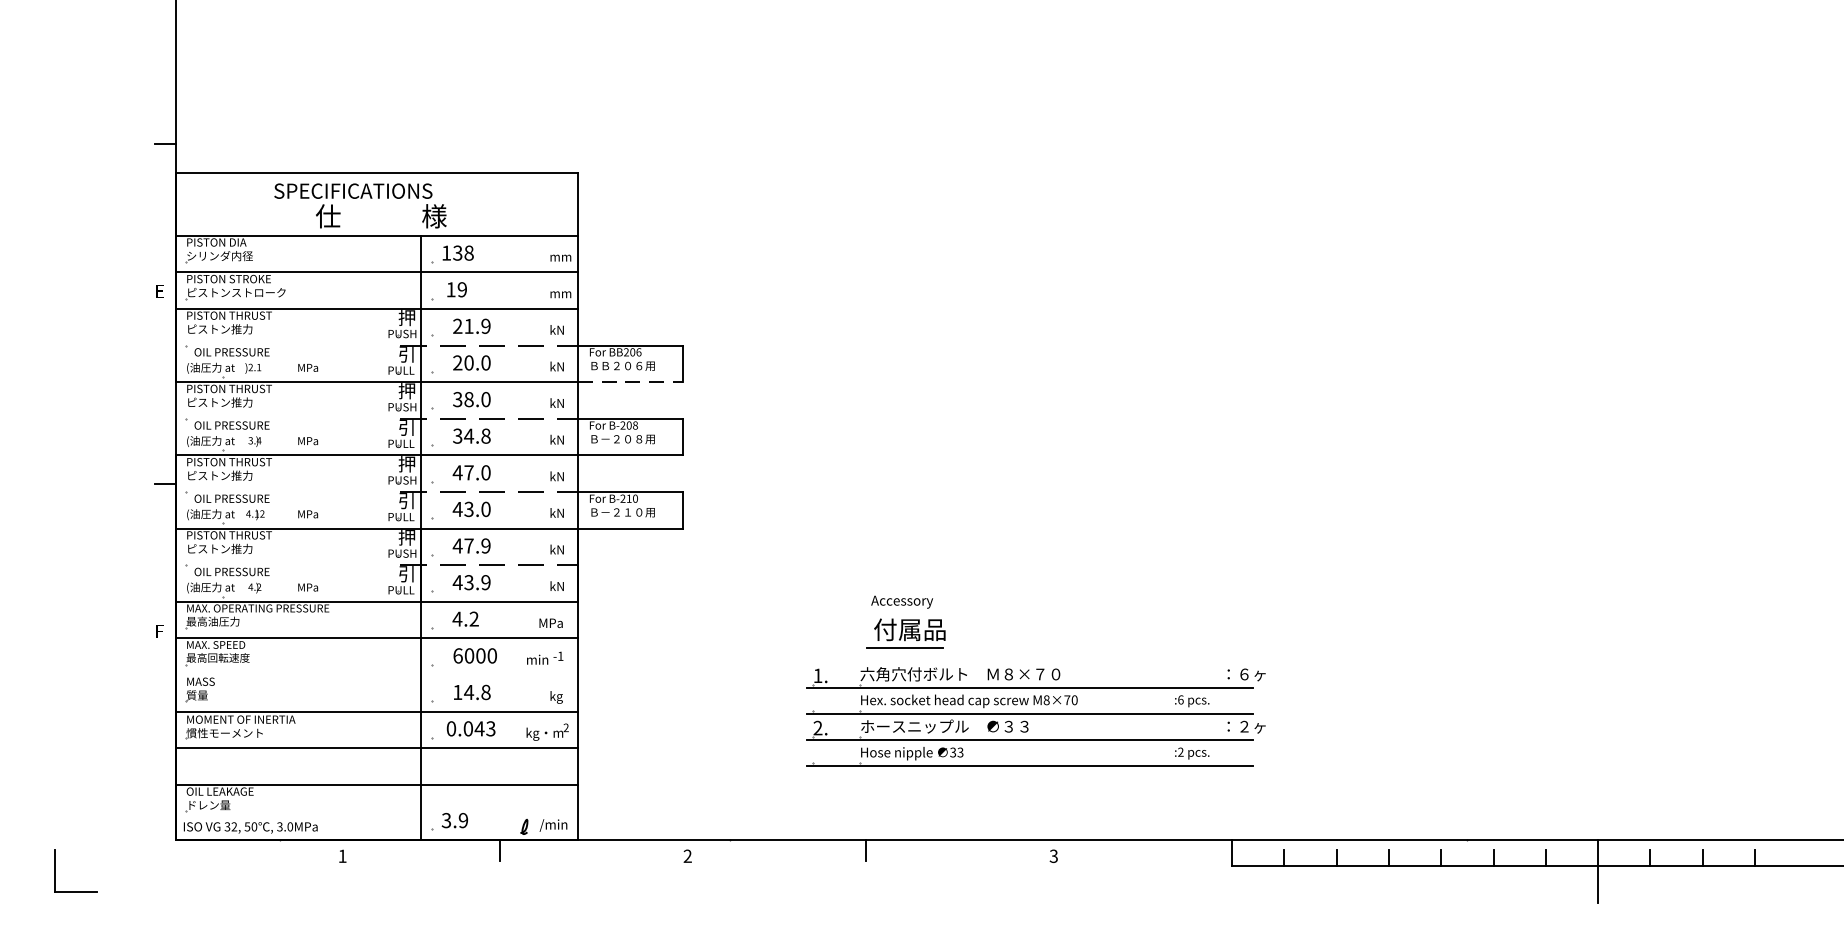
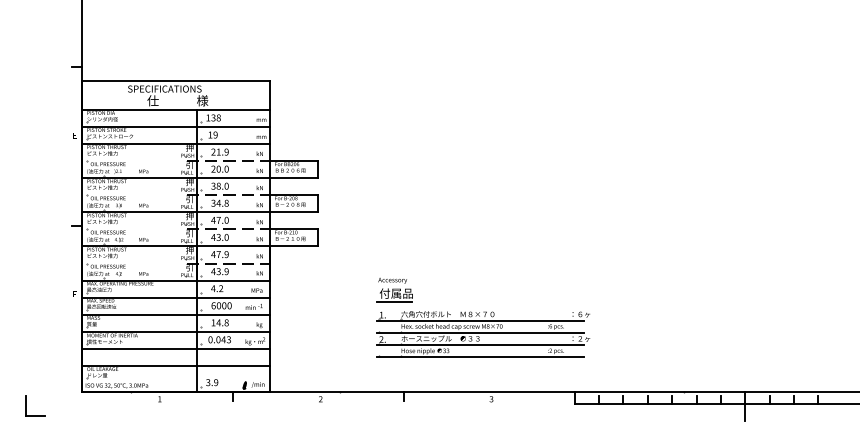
line: (631, 382) -> (294, 178), dashed -> solid
part: (905, 620) -> (394, 289), moved
line: (376, 674) -> (175, 314), added

